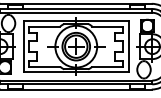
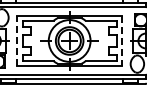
line: (23, 46) -> (16, 40), solid -> dashed
line: (128, 47) -> (121, 41), solid -> dashed

